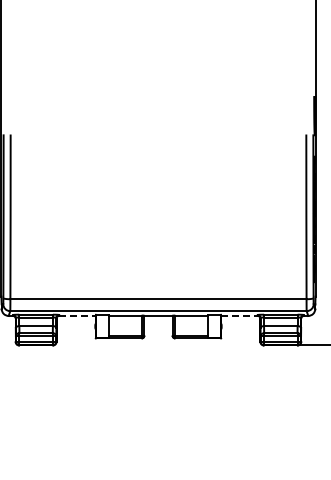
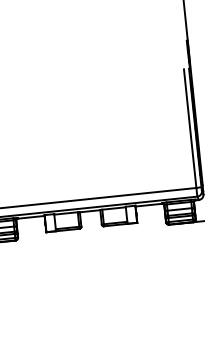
line: (78, 315) -> (31, 216), dashed -> solid
line: (239, 315) -> (148, 204), dashed -> solid

